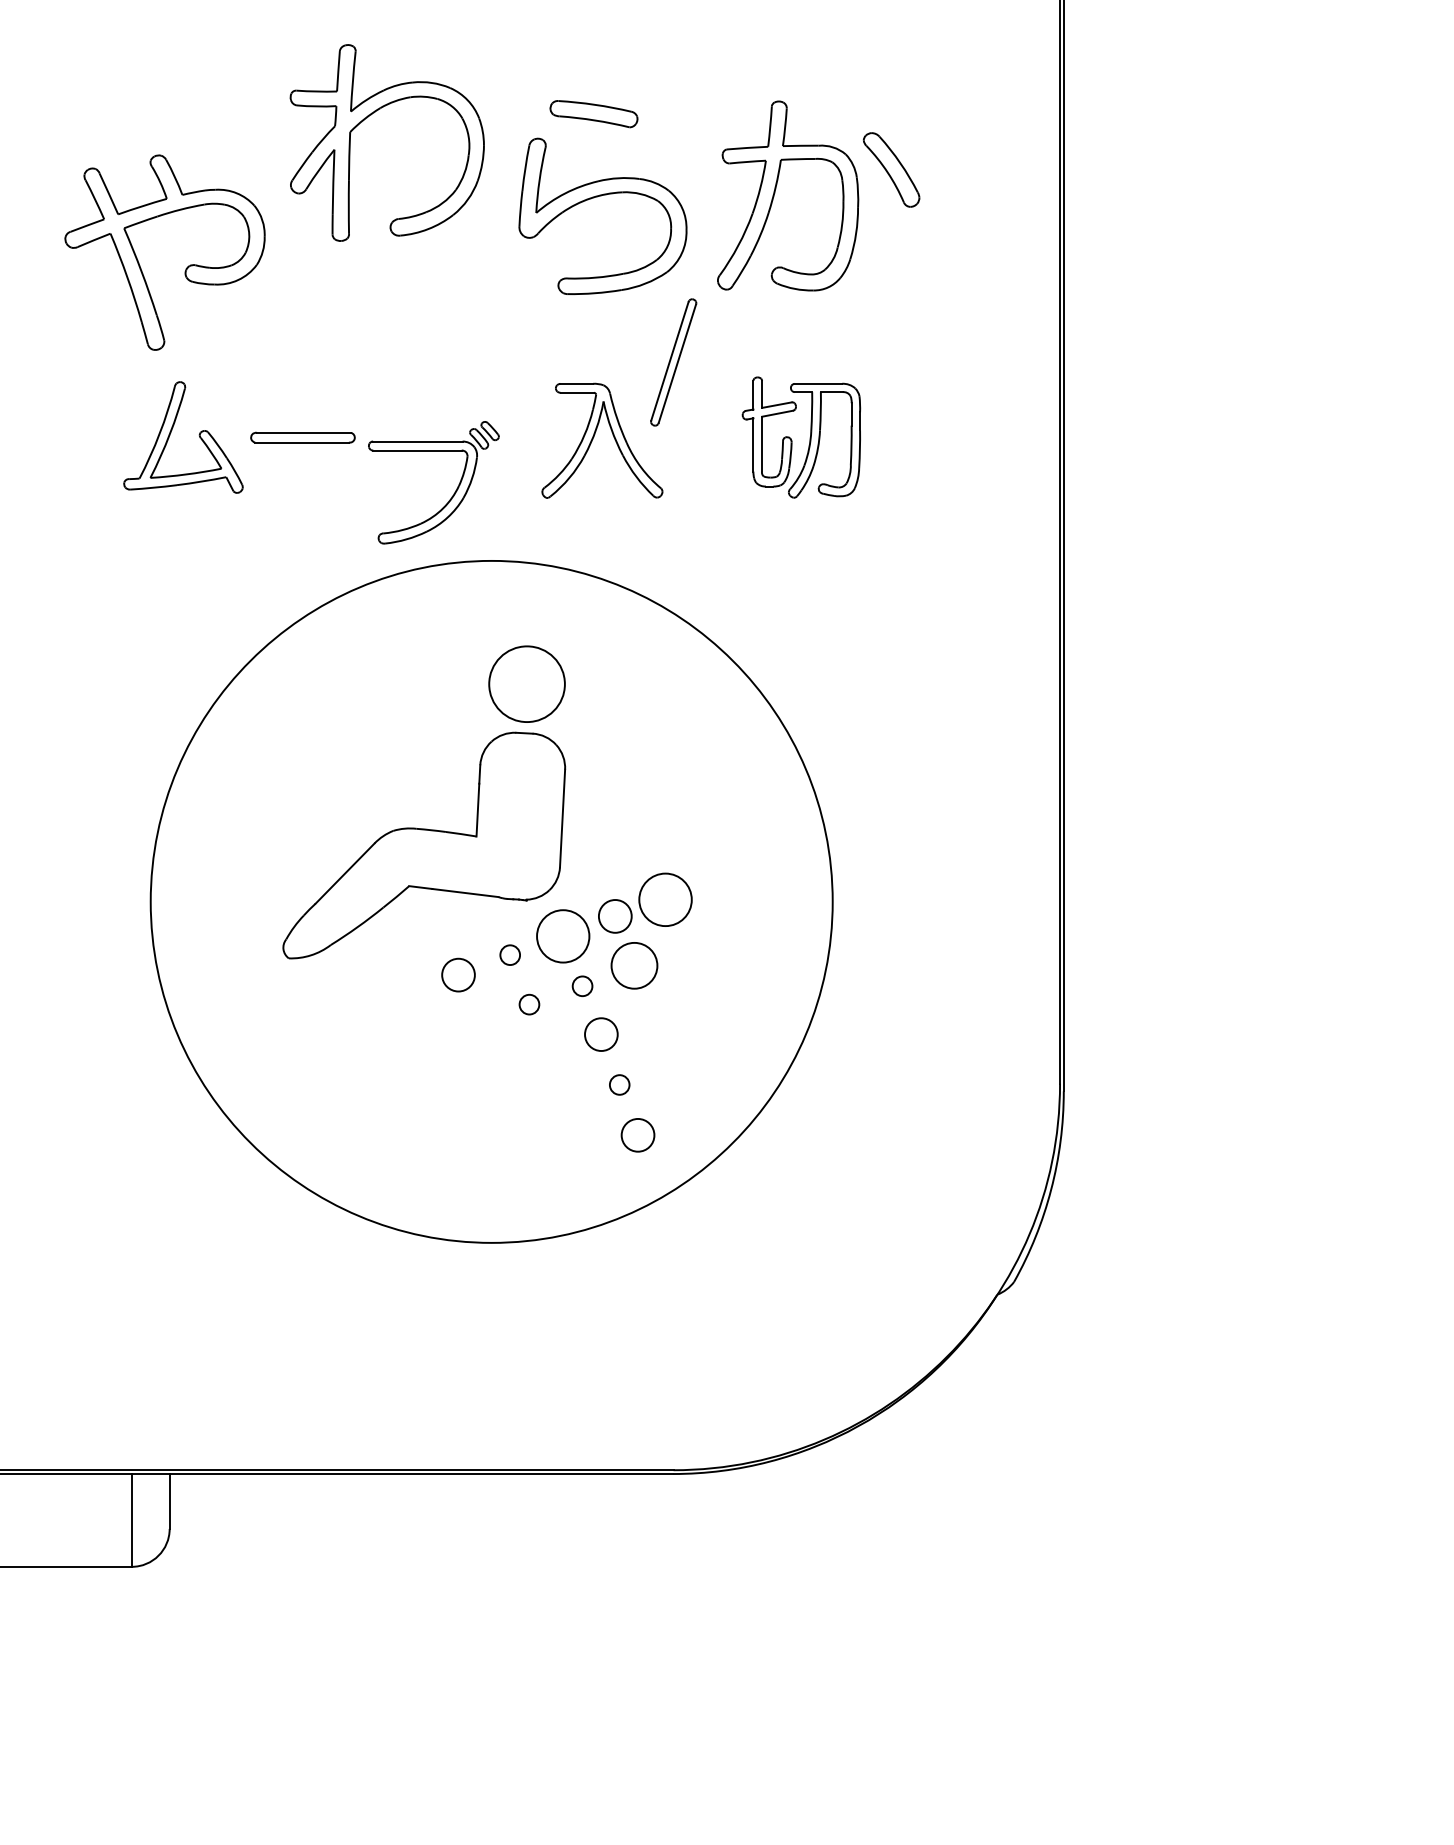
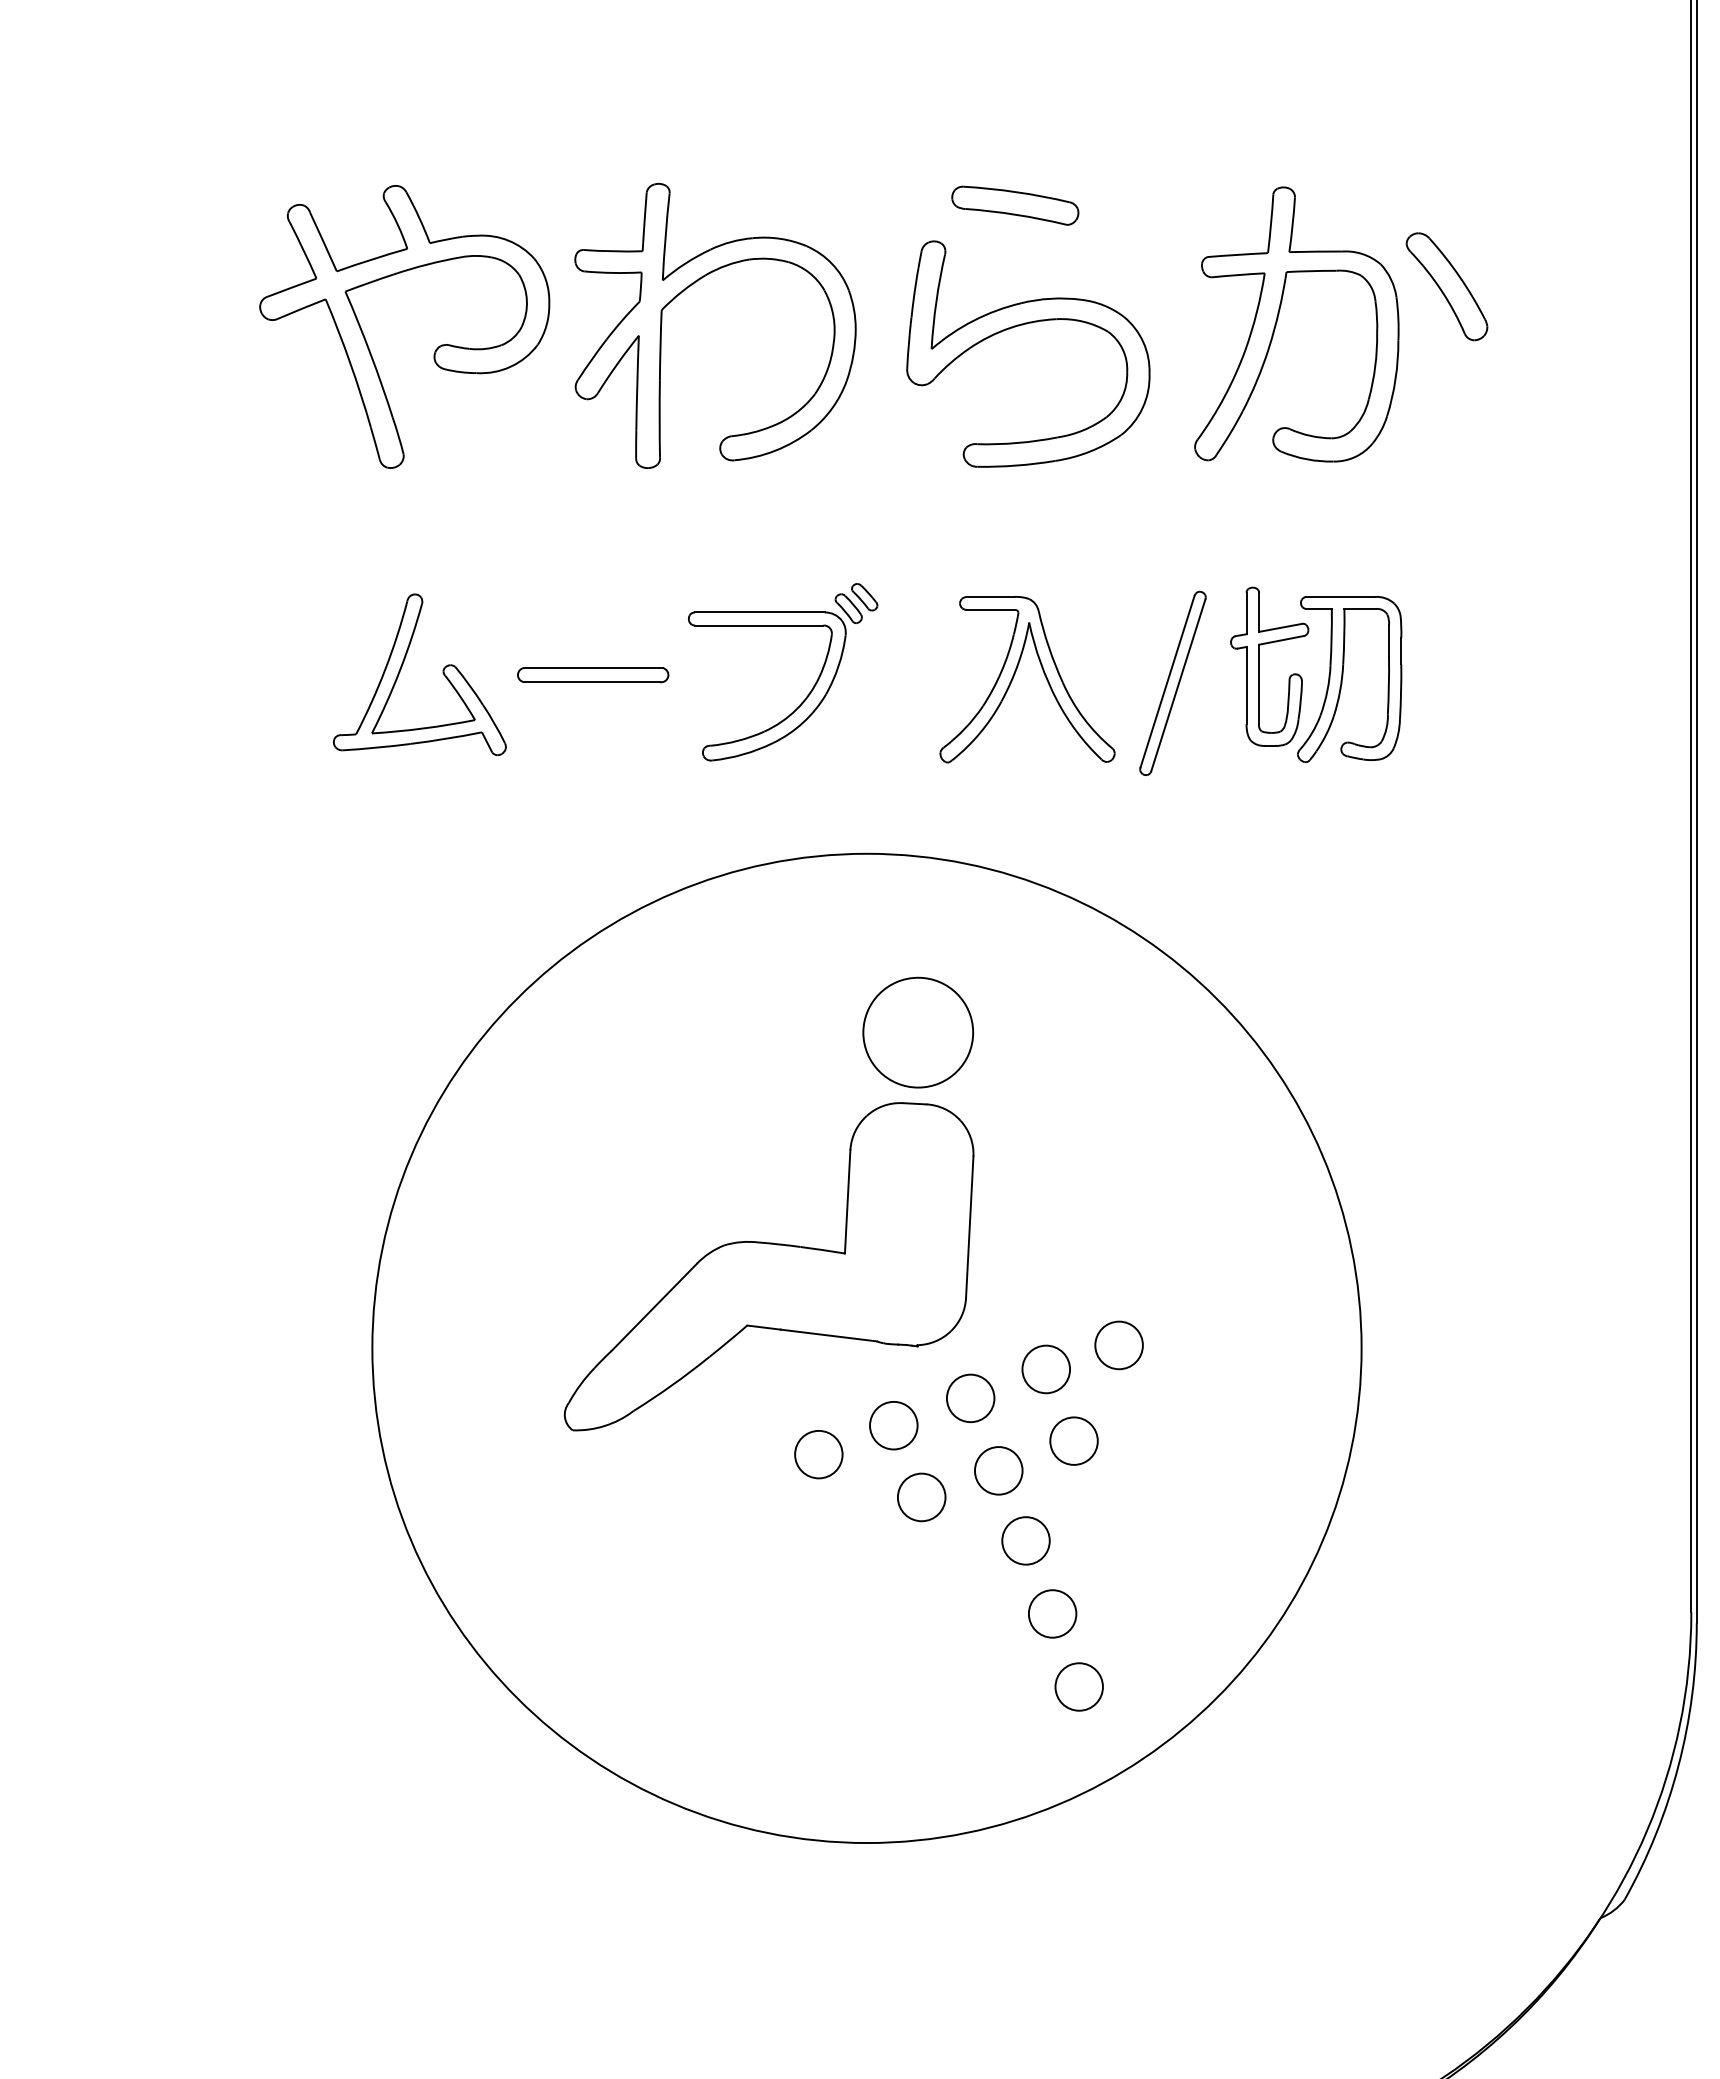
part: (367, 118) -> (686, 290), moved
part: (185, 268) -> (434, 349), moved
part: (673, 362) -> (1172, 683), moved
part: (451, 496) -> (808, 692), moved
circle: (665, 899) -> (1119, 1344), size x0.62
circle: (562, 936) -> (969, 1398), size x0.62
circle: (509, 954) -> (892, 1424), size x1.67
circle: (634, 965) -> (1074, 1440), size x0.71
circle: (582, 985) -> (998, 1469), size x1.67
circle: (529, 1004) -> (921, 1497), size x1.67
circle: (619, 1084) -> (1052, 1613), size x1.67

